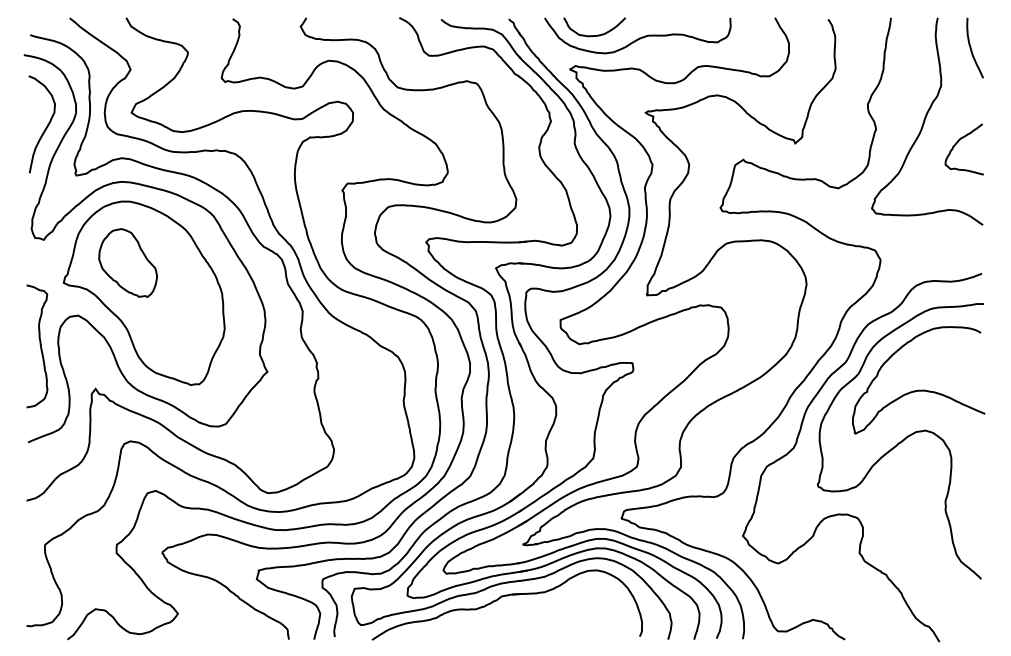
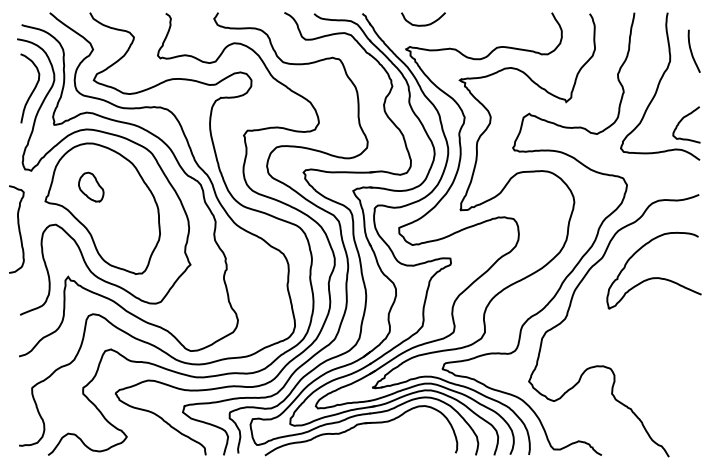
curve: (639, 37) -> (455, 26), removed
curve: (971, 47) -> (691, 50), moved
curve: (957, 143) -> (681, 120), moved
part: (127, 262) -> (90, 186), size x0.6
curve: (39, 344) -> (18, 228), moved
curve: (900, 441) -> (641, 314), removed

